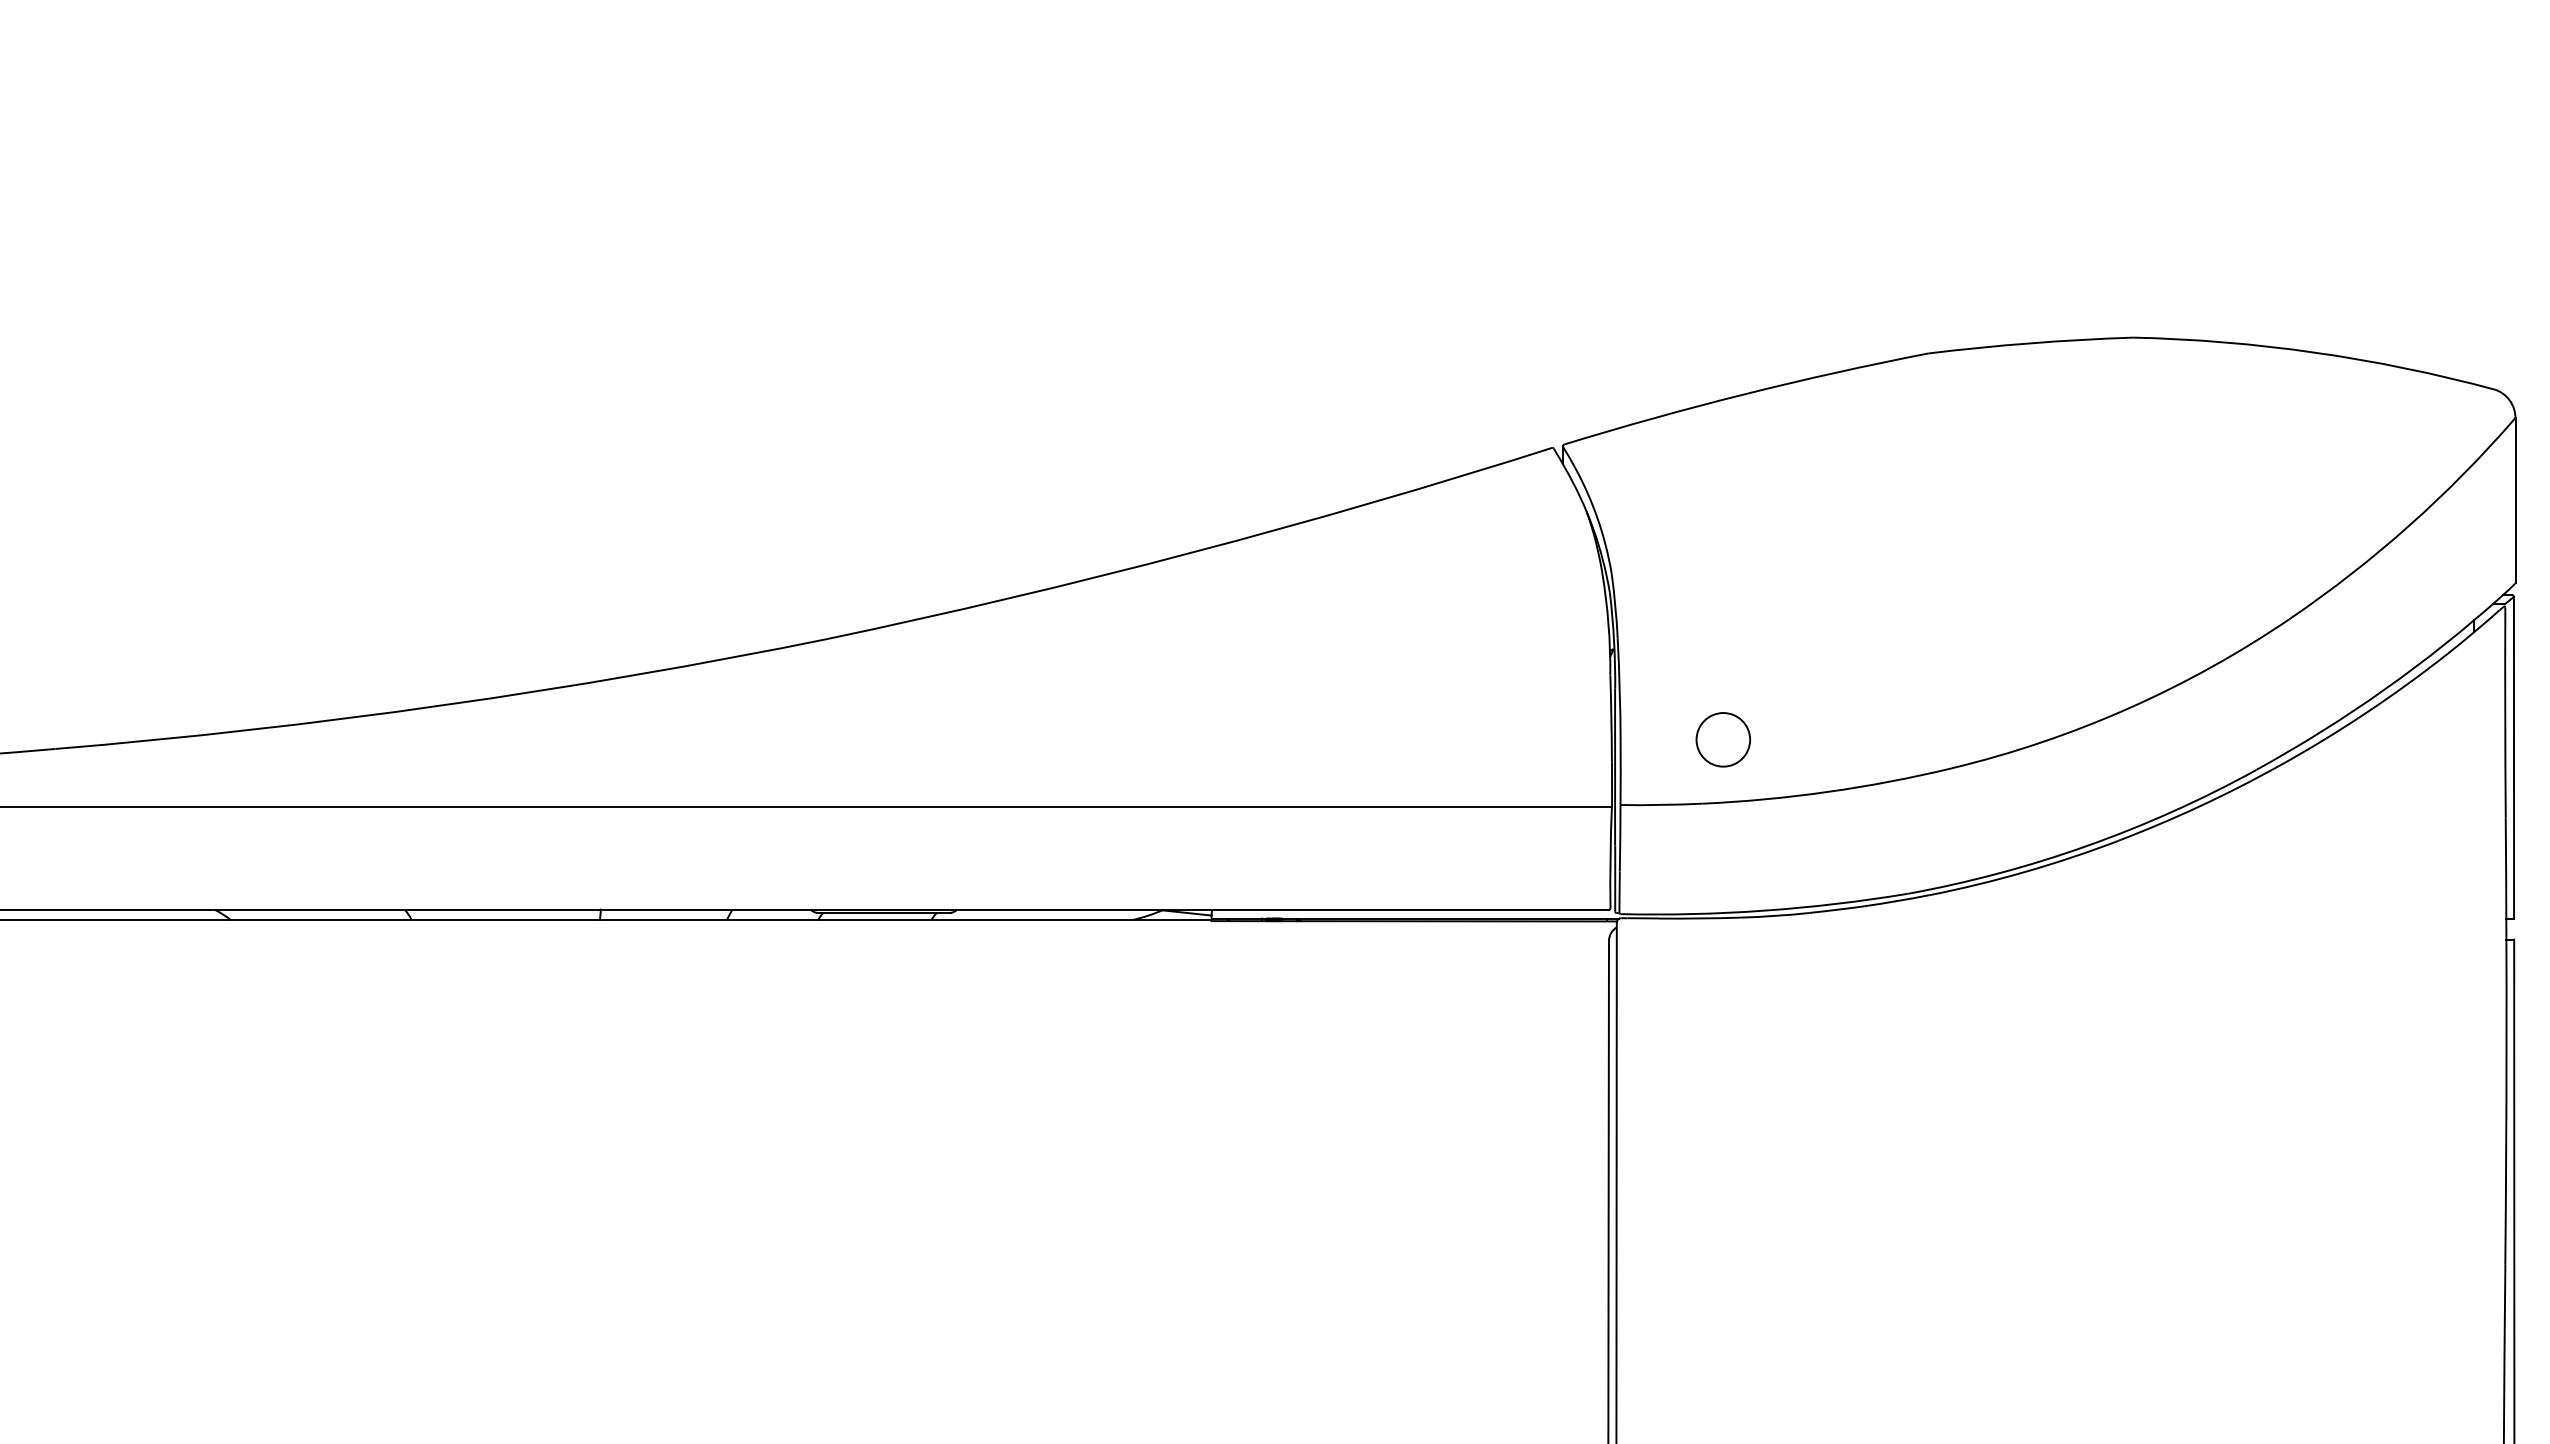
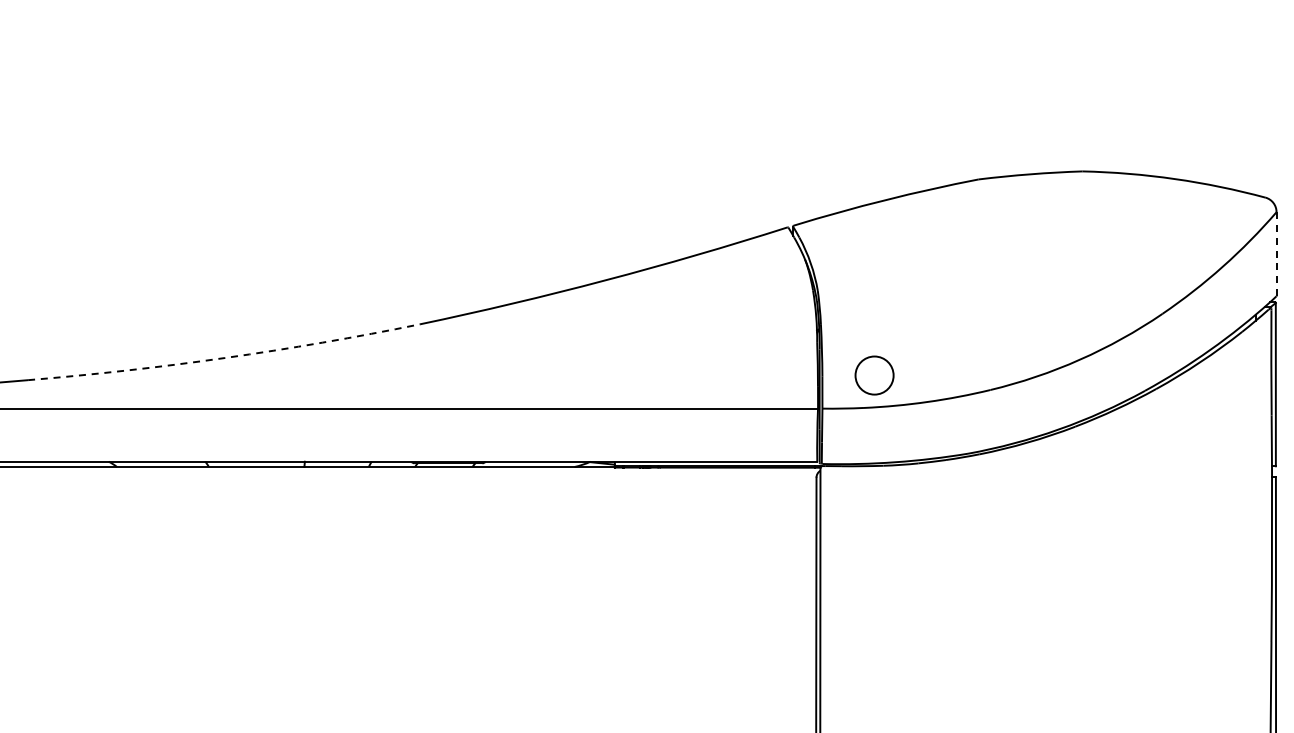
line: (2515, 501) -> (1276, 254), solid -> dashed
arc: (442, 706) -> (224, 358), solid -> dashed
circle: (1723, 739) -> (874, 375), size x1.4

